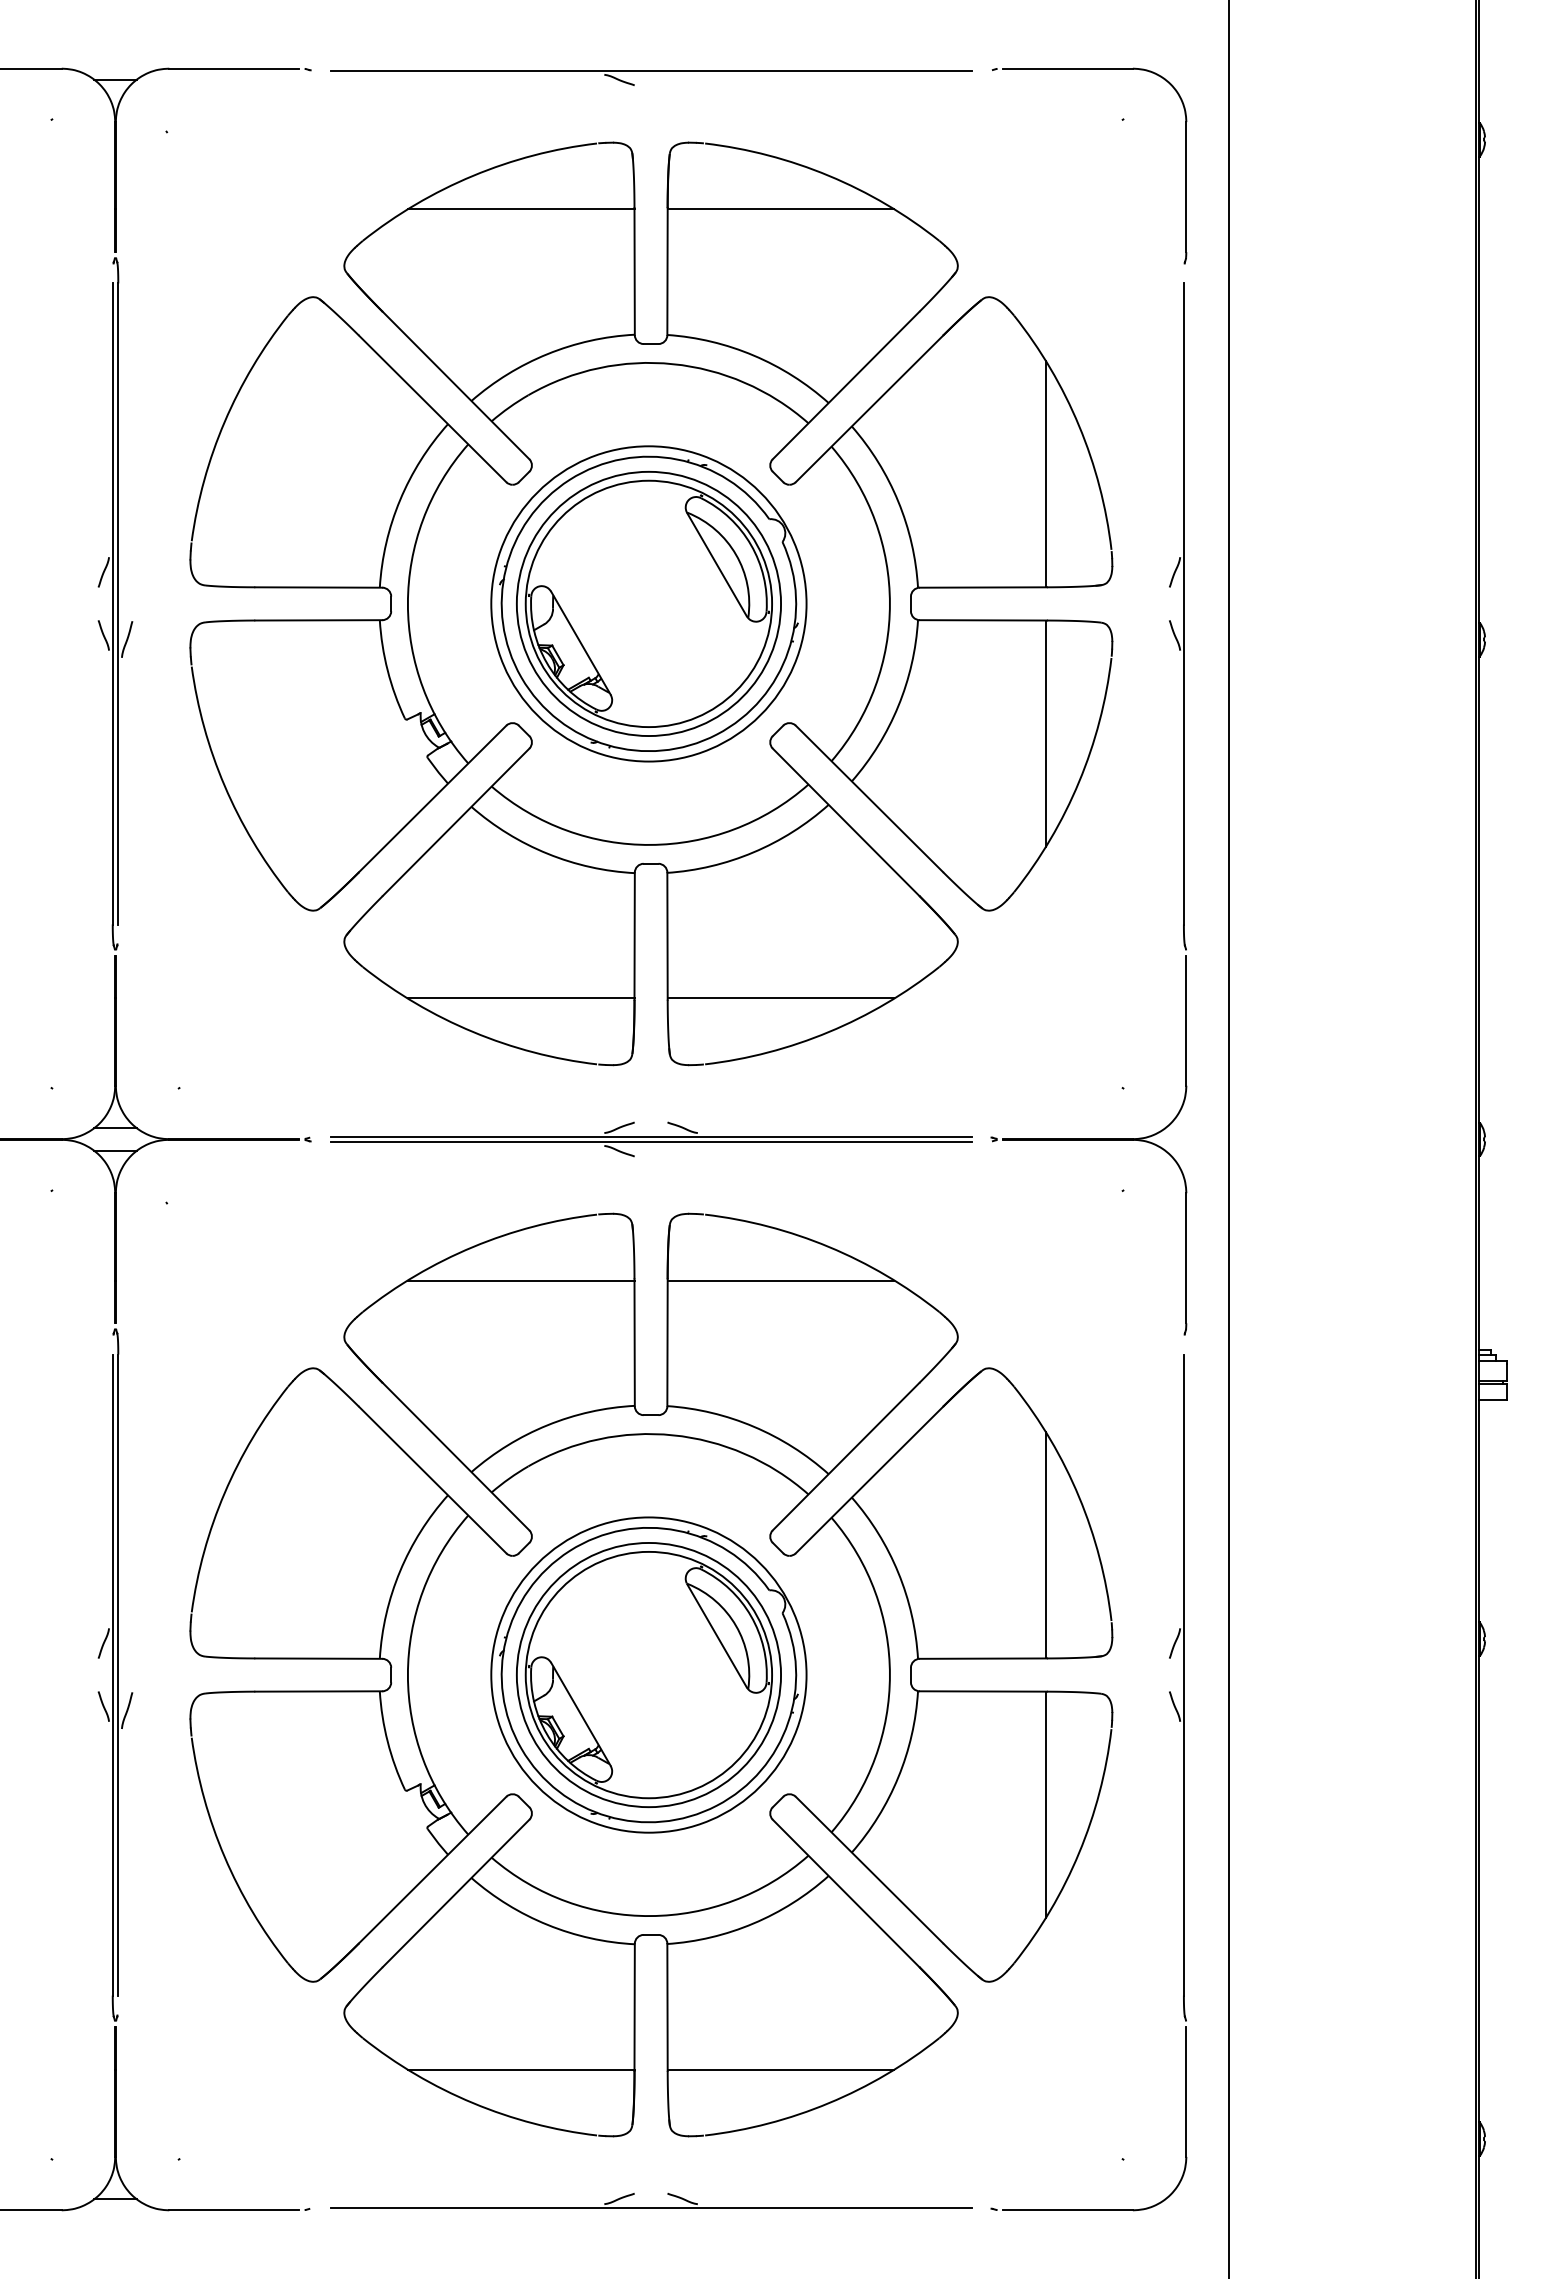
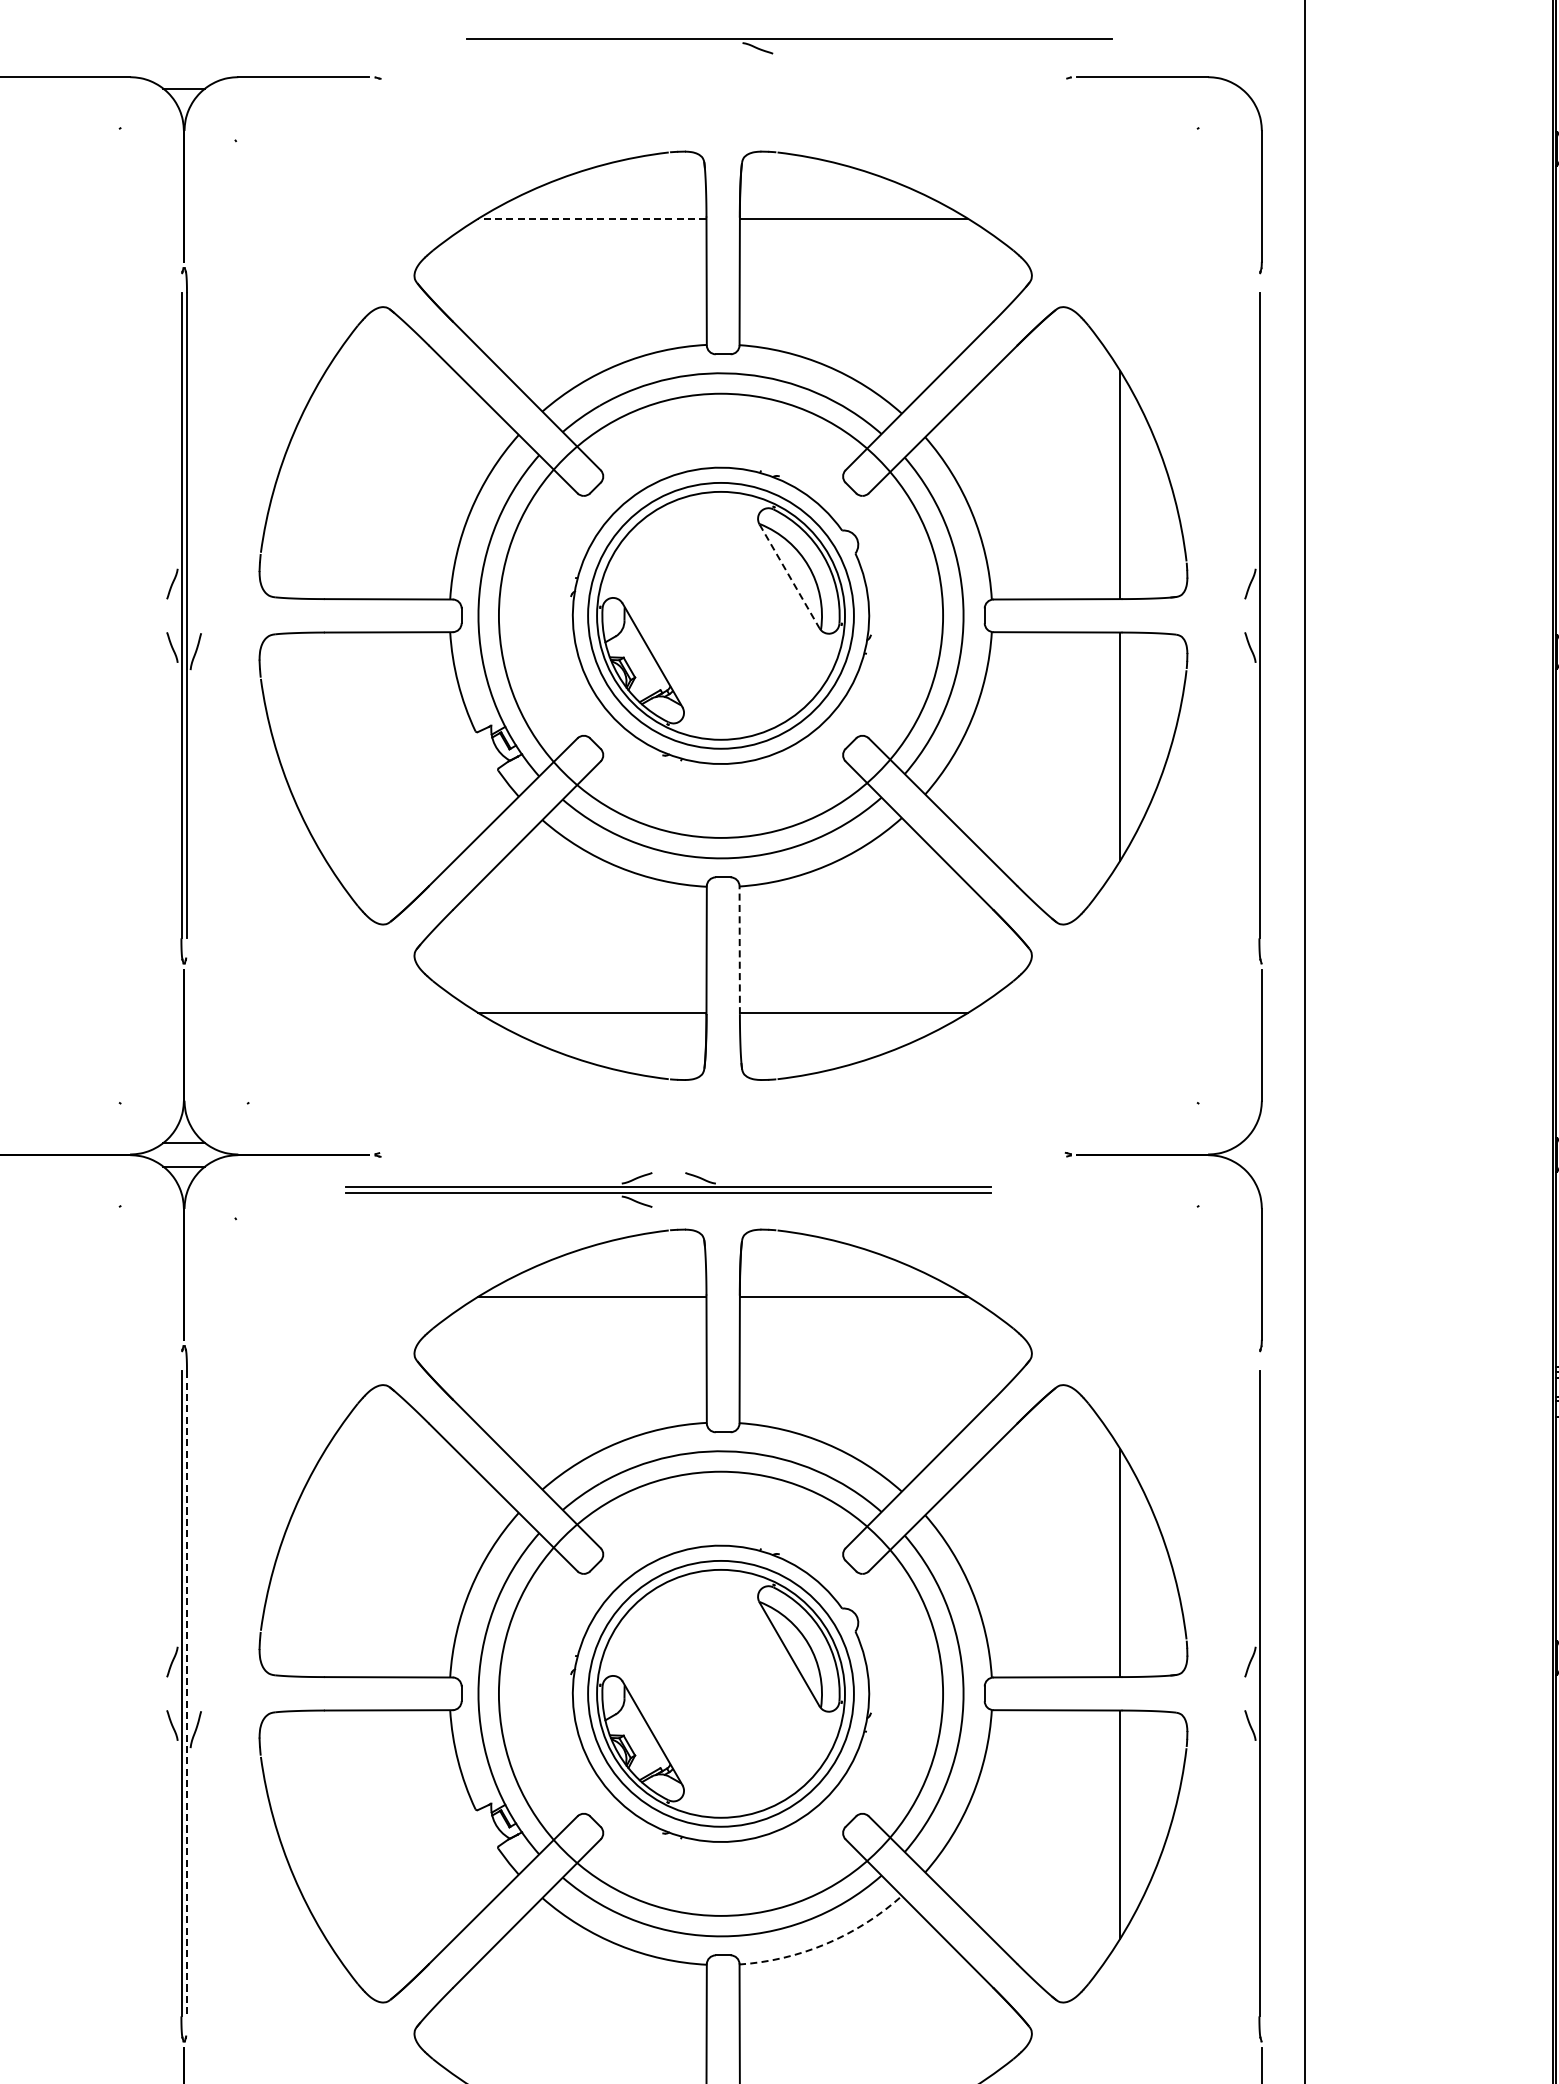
part: (651, 77) -> (790, 45), moved
line: (520, 209) -> (591, 218), solid -> dashed
line: (717, 565) -> (790, 577), solid -> dashed
circle: (648, 603) -> (720, 615), size x1.4
line: (667, 936) -> (739, 950), solid -> dashed
part: (651, 1139) -> (669, 1190), moved
circle: (648, 1674) -> (720, 1693), size x1.4
line: (118, 1675) -> (187, 1694), solid -> dashed
arc: (753, 1923) -> (826, 1943), solid -> dashed

